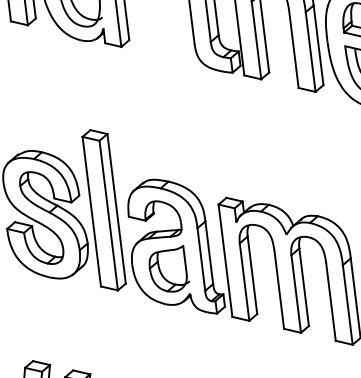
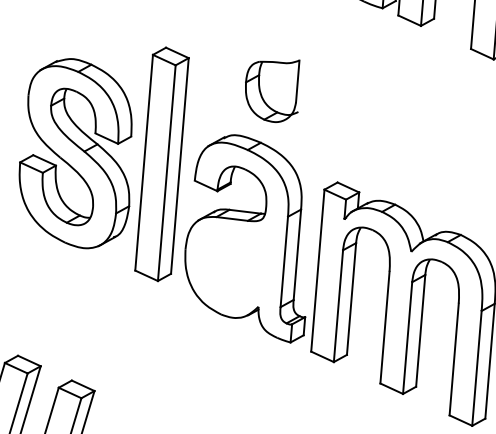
part: (168, 268) -> (272, 87), moved

